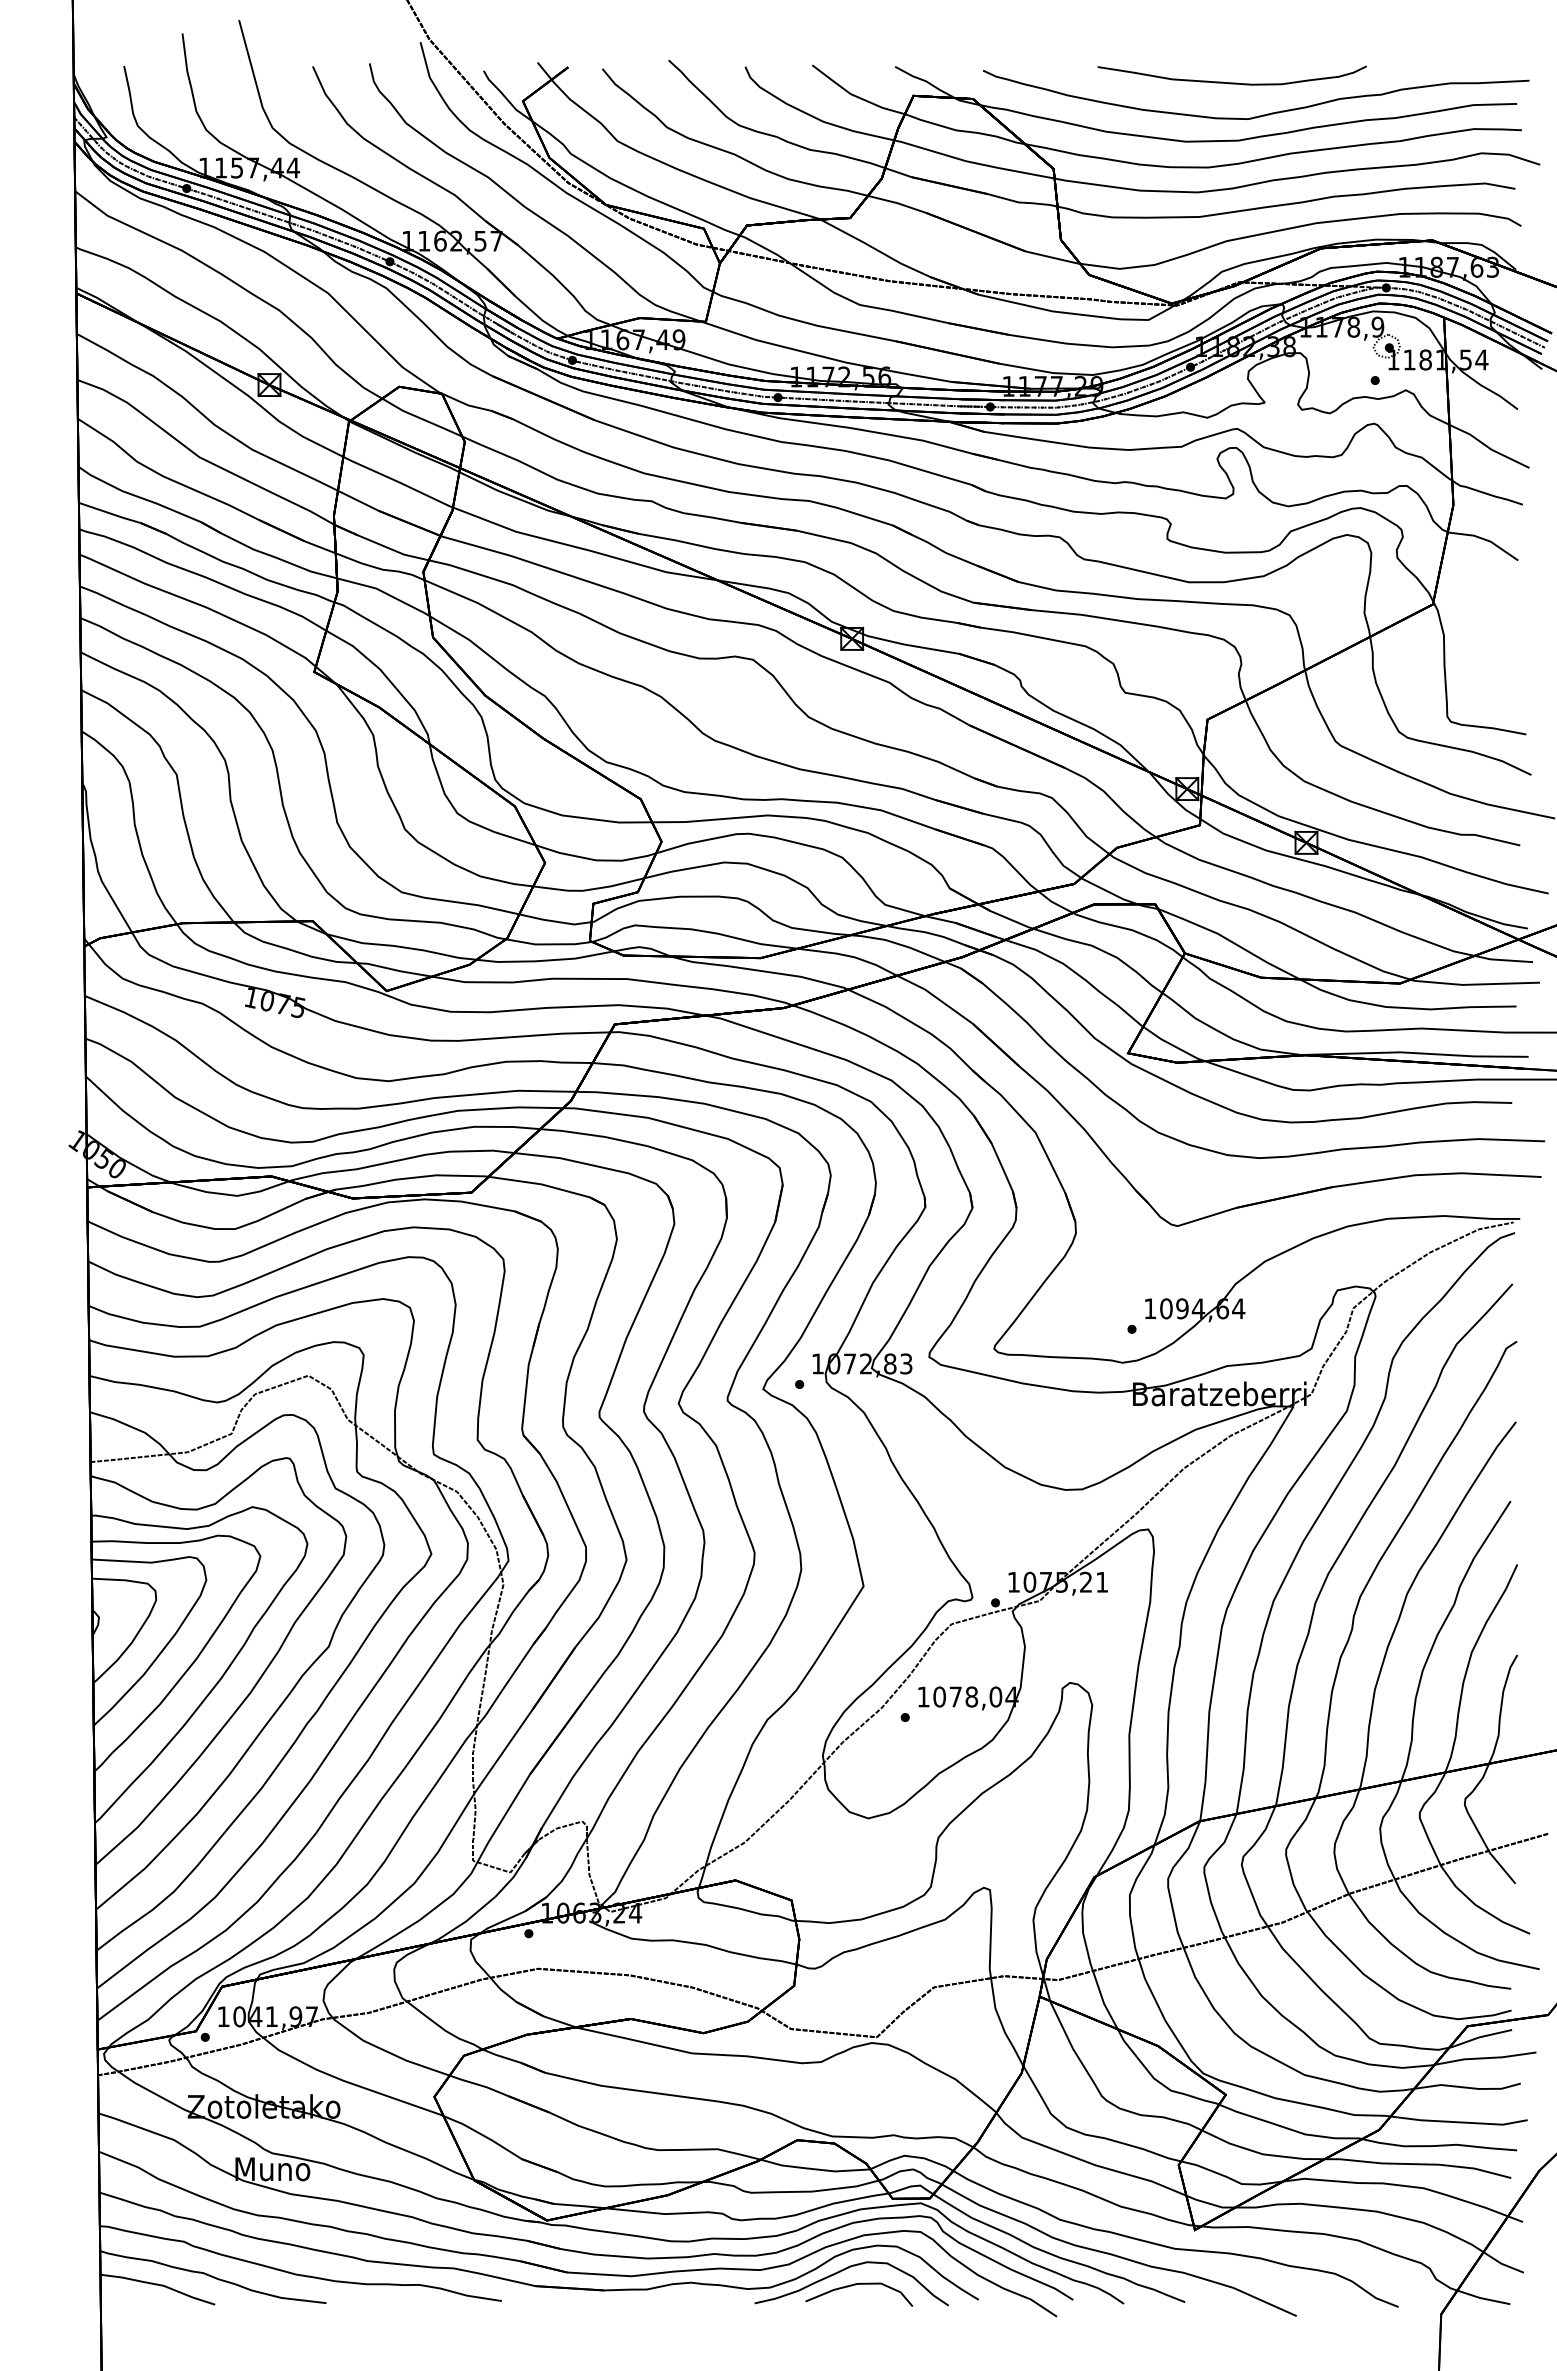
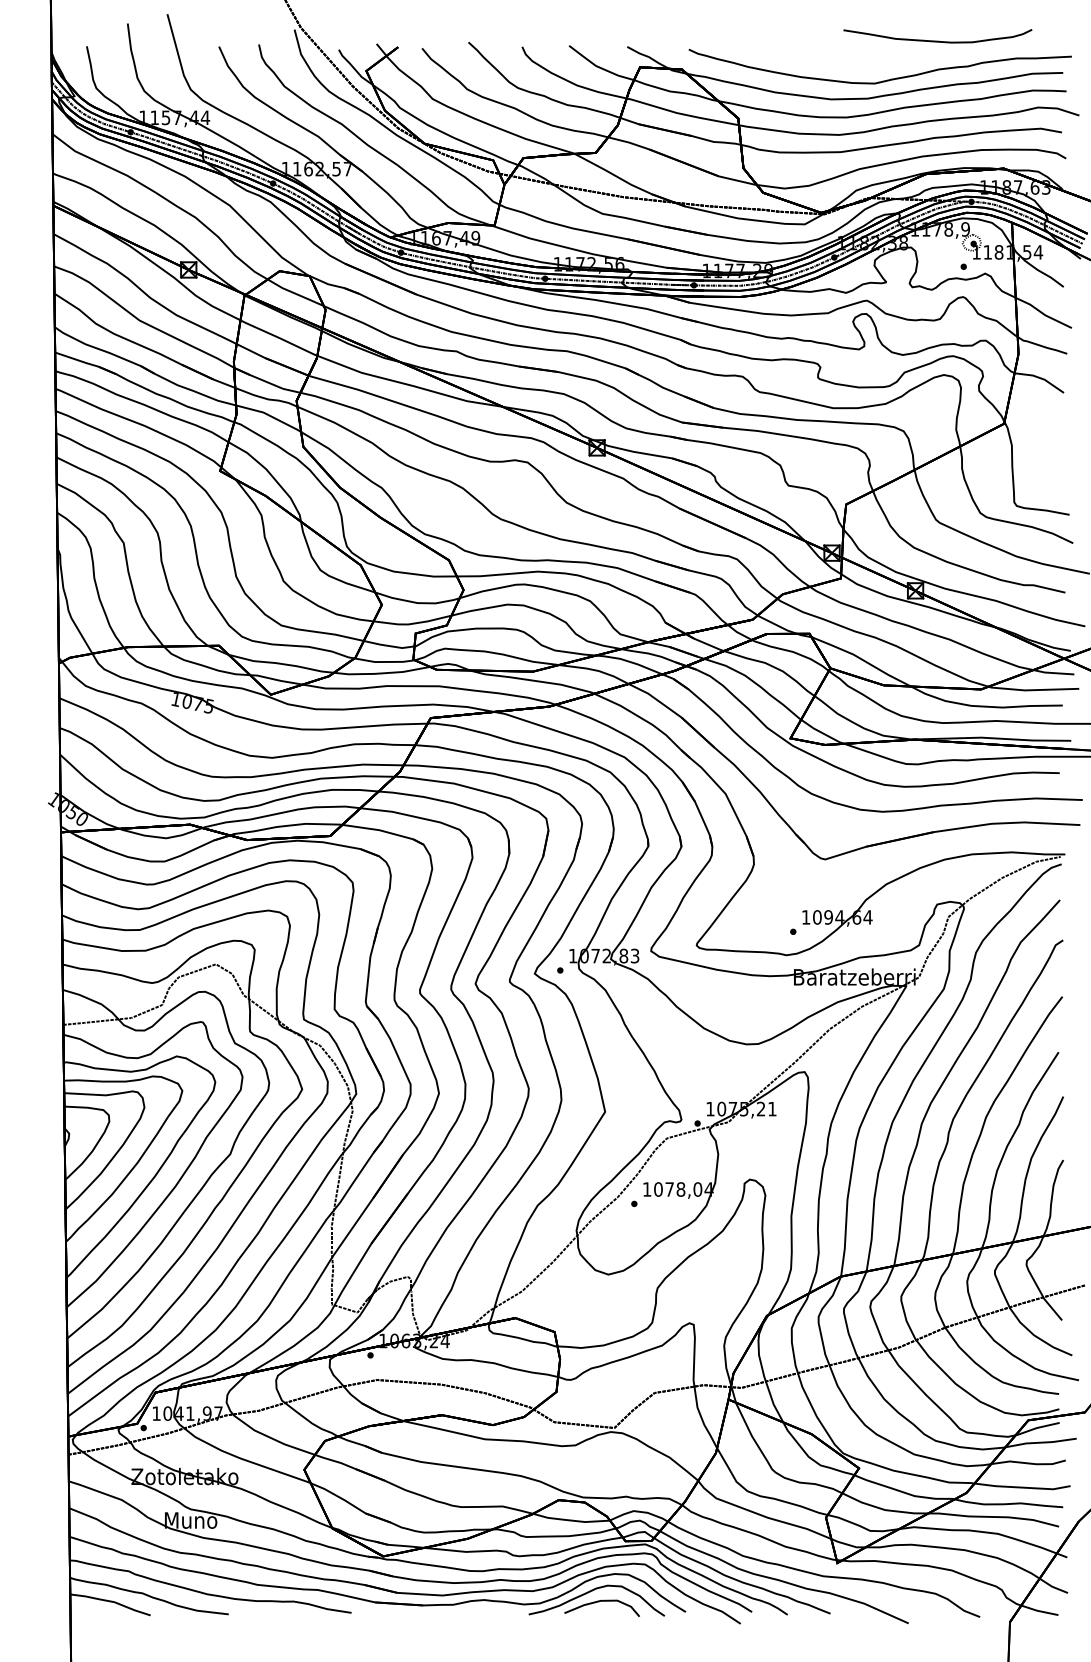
curve: (1231, 82) -> (937, 41), moved

